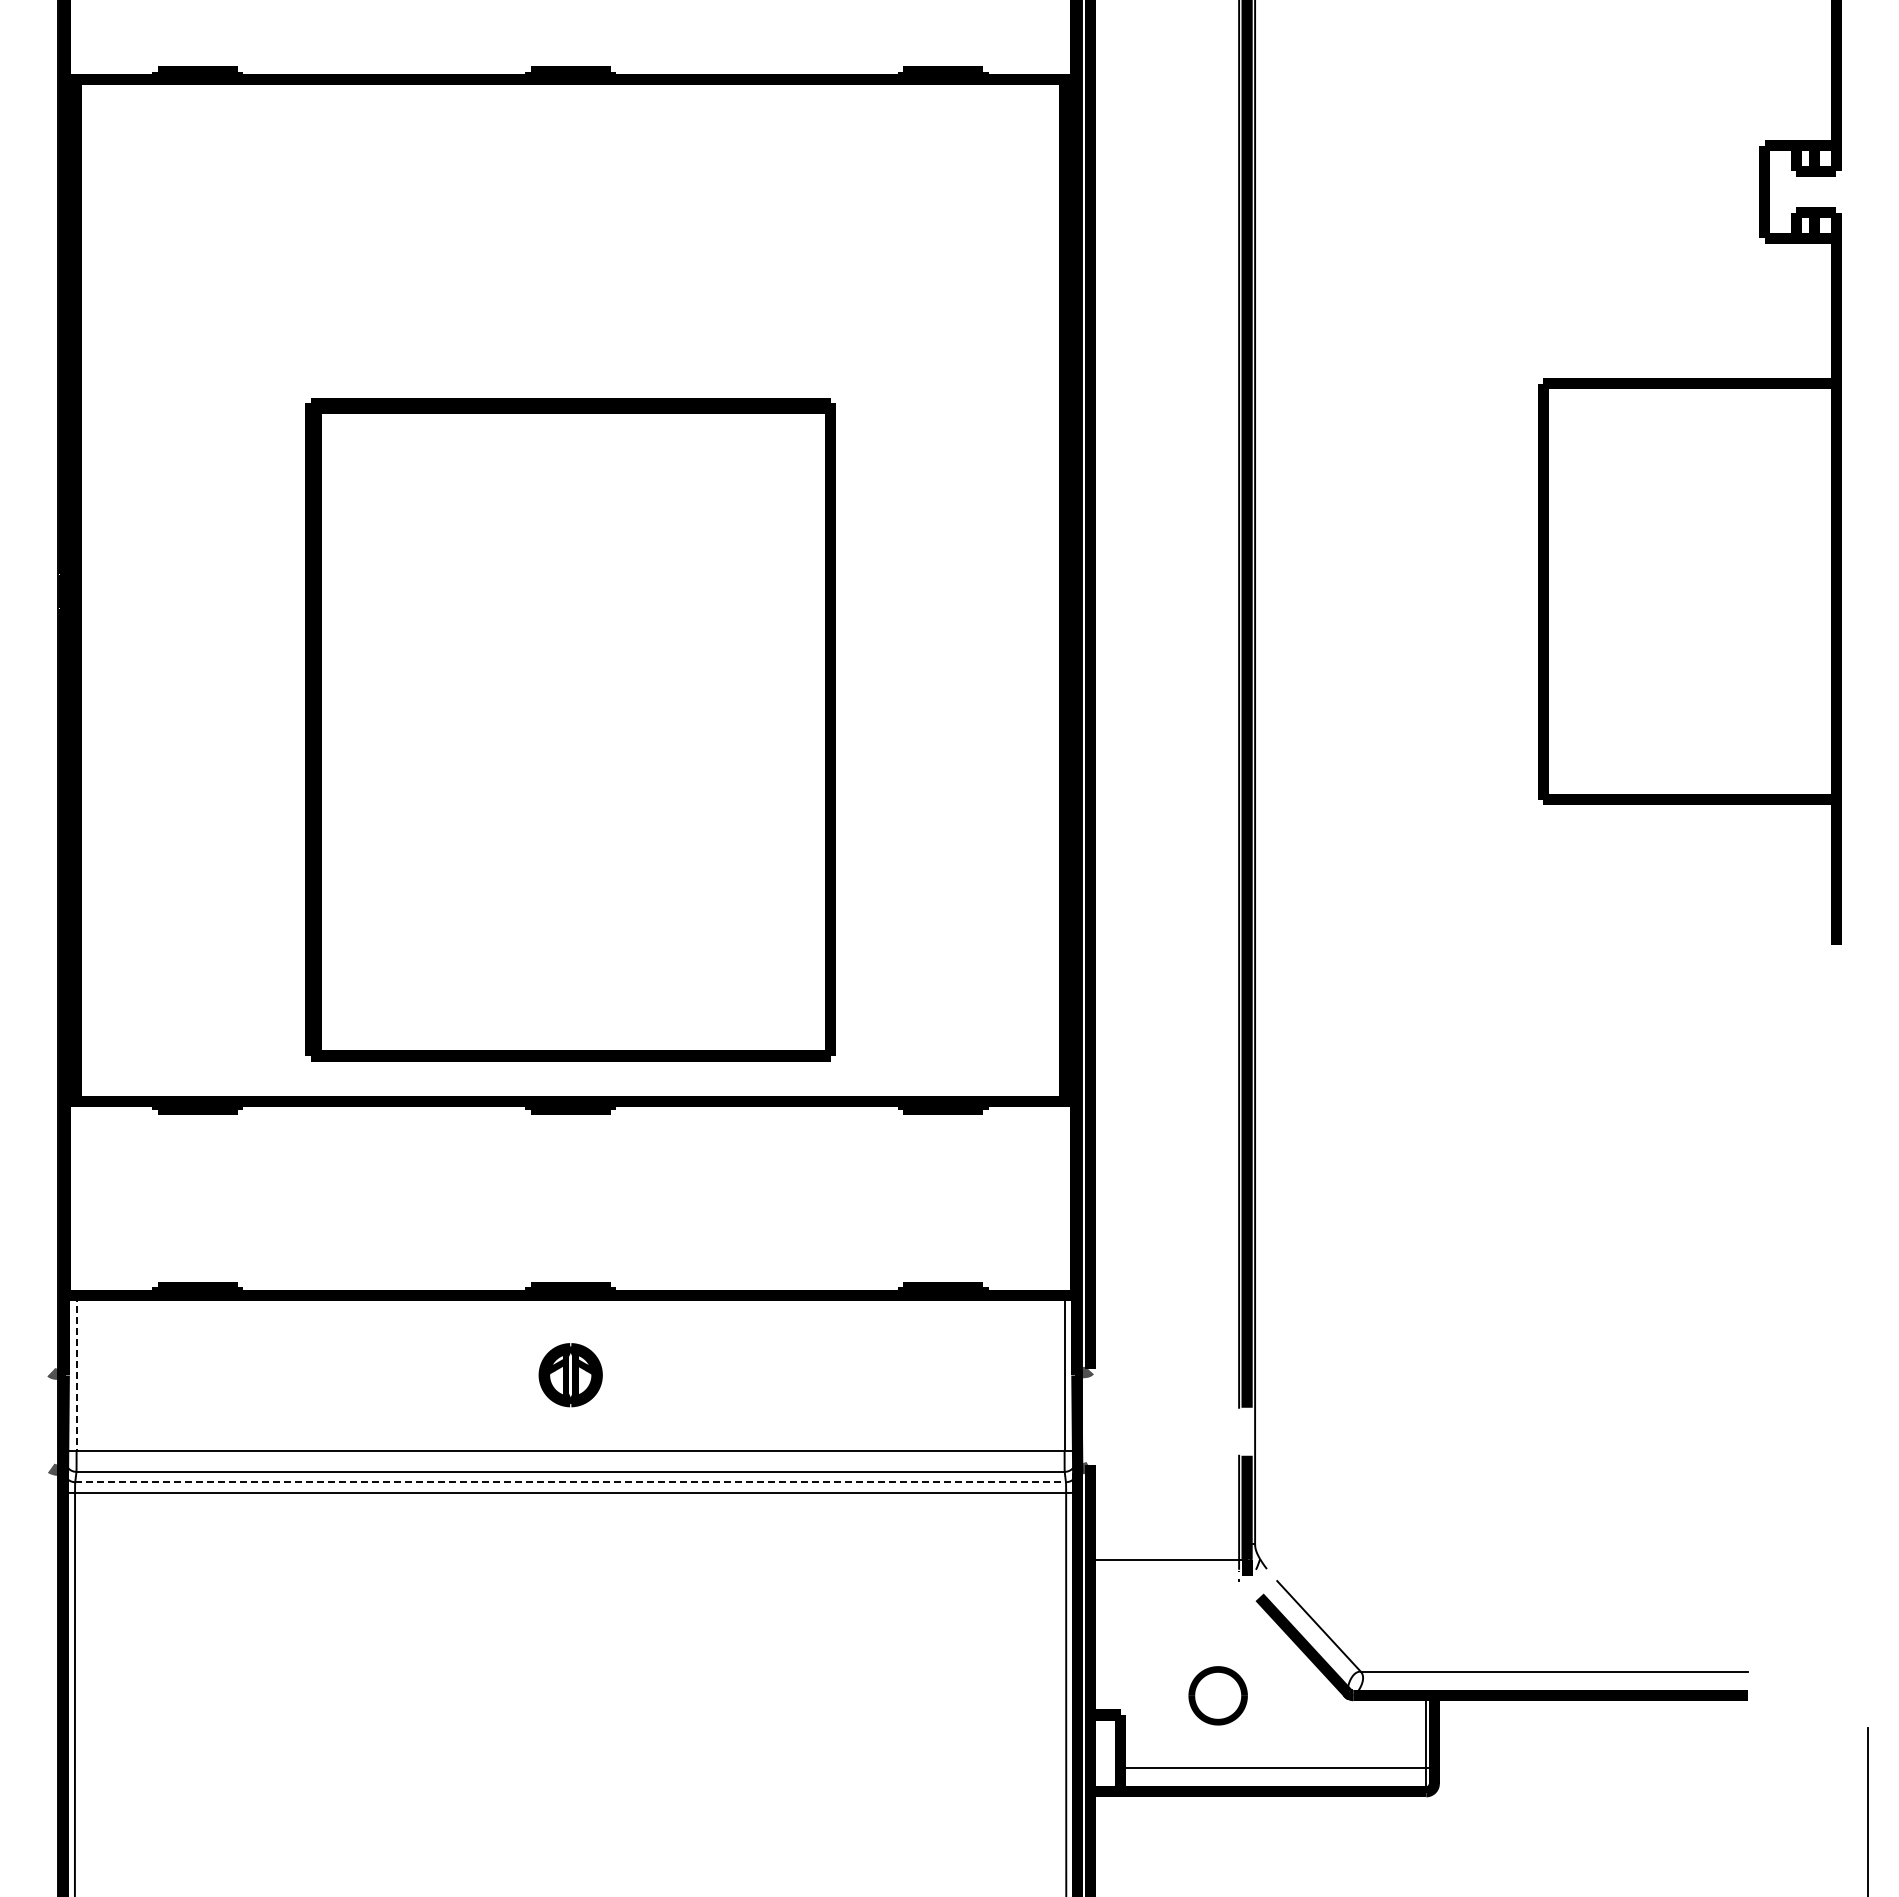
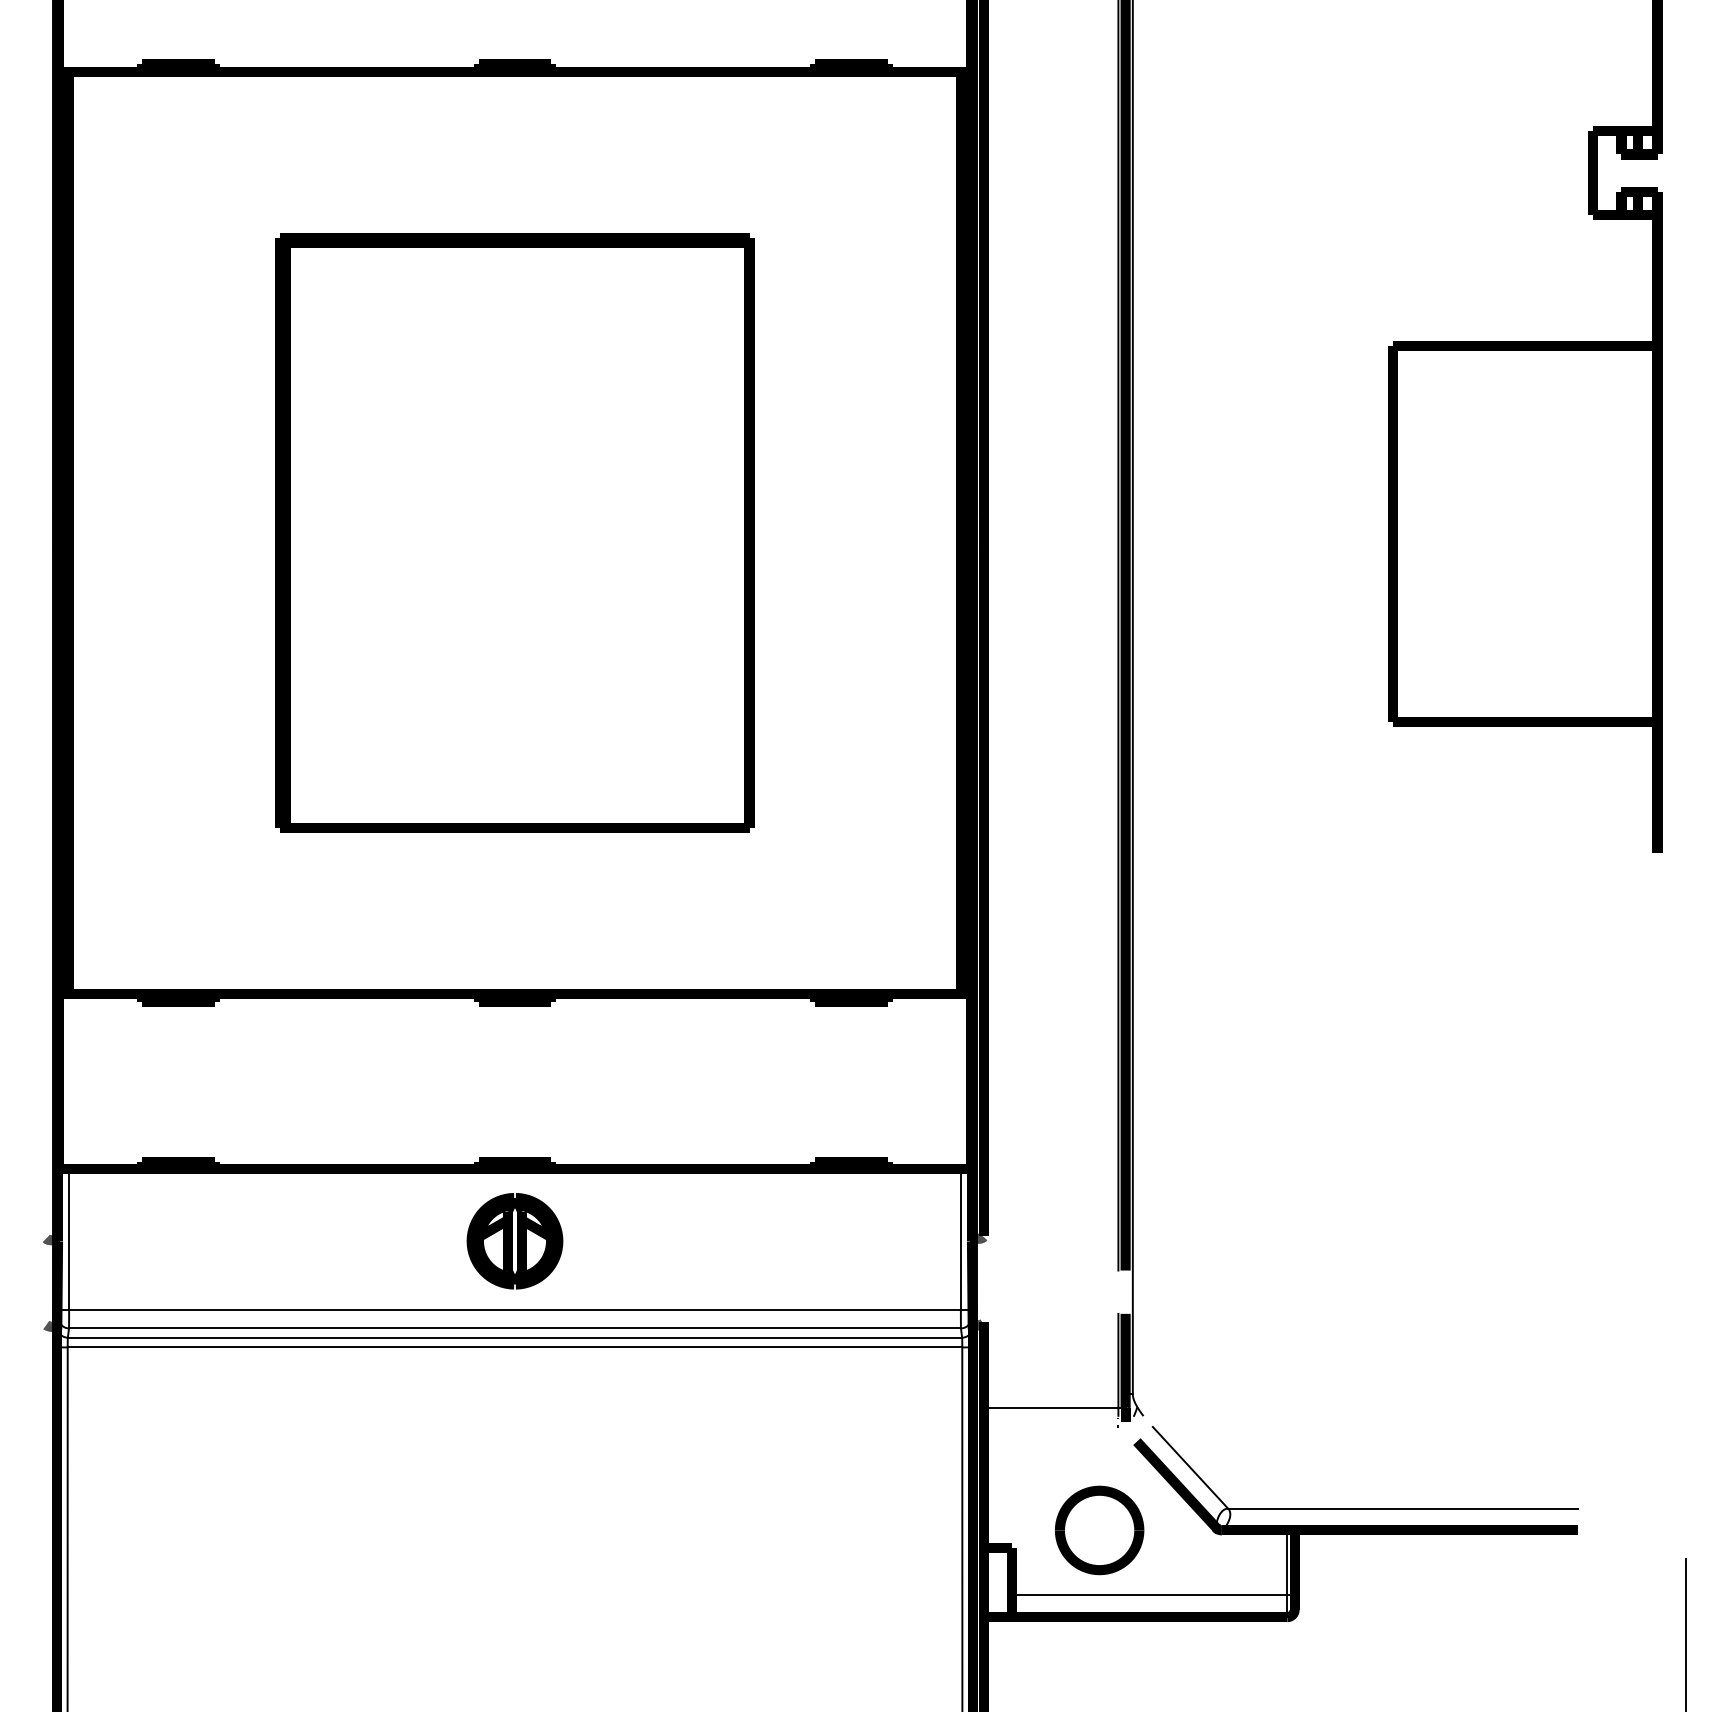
part: (570, 729) -> (514, 532), moved
line: (76, 1373) -> (69, 1239), dashed -> solid
part: (570, 1374) -> (514, 1240), size x1.67
line: (571, 1482) -> (515, 1337), dashed -> solid
part: (1217, 1695) -> (1098, 1530), size x1.67

